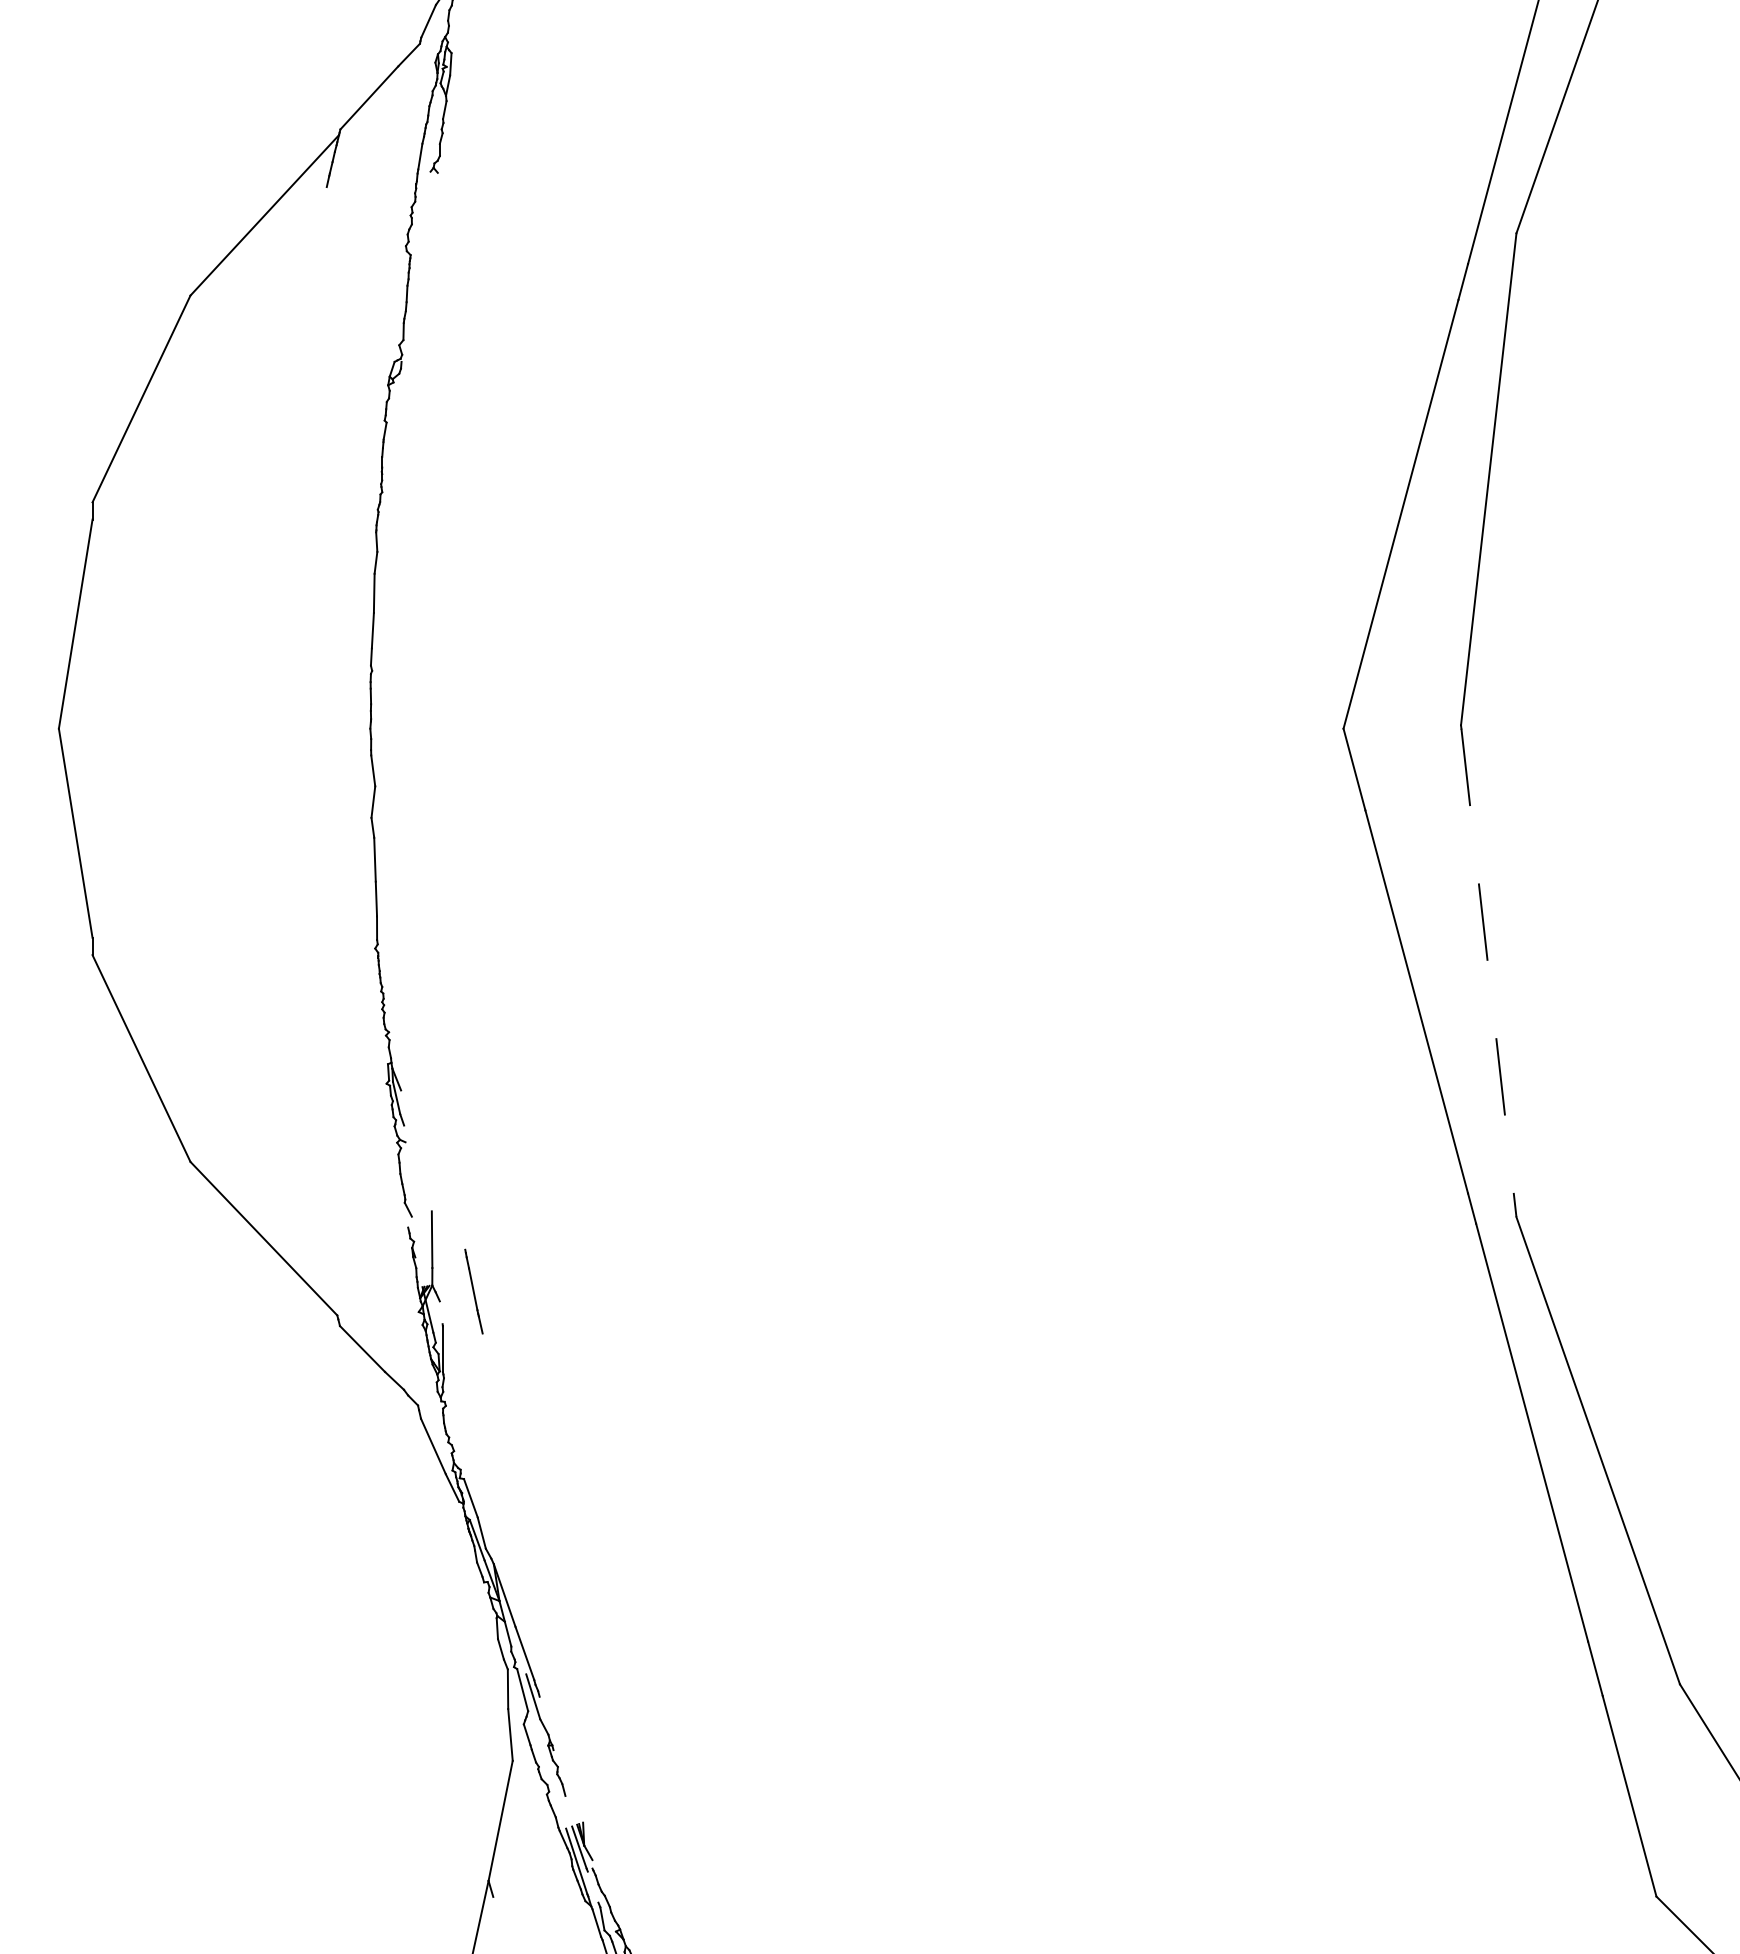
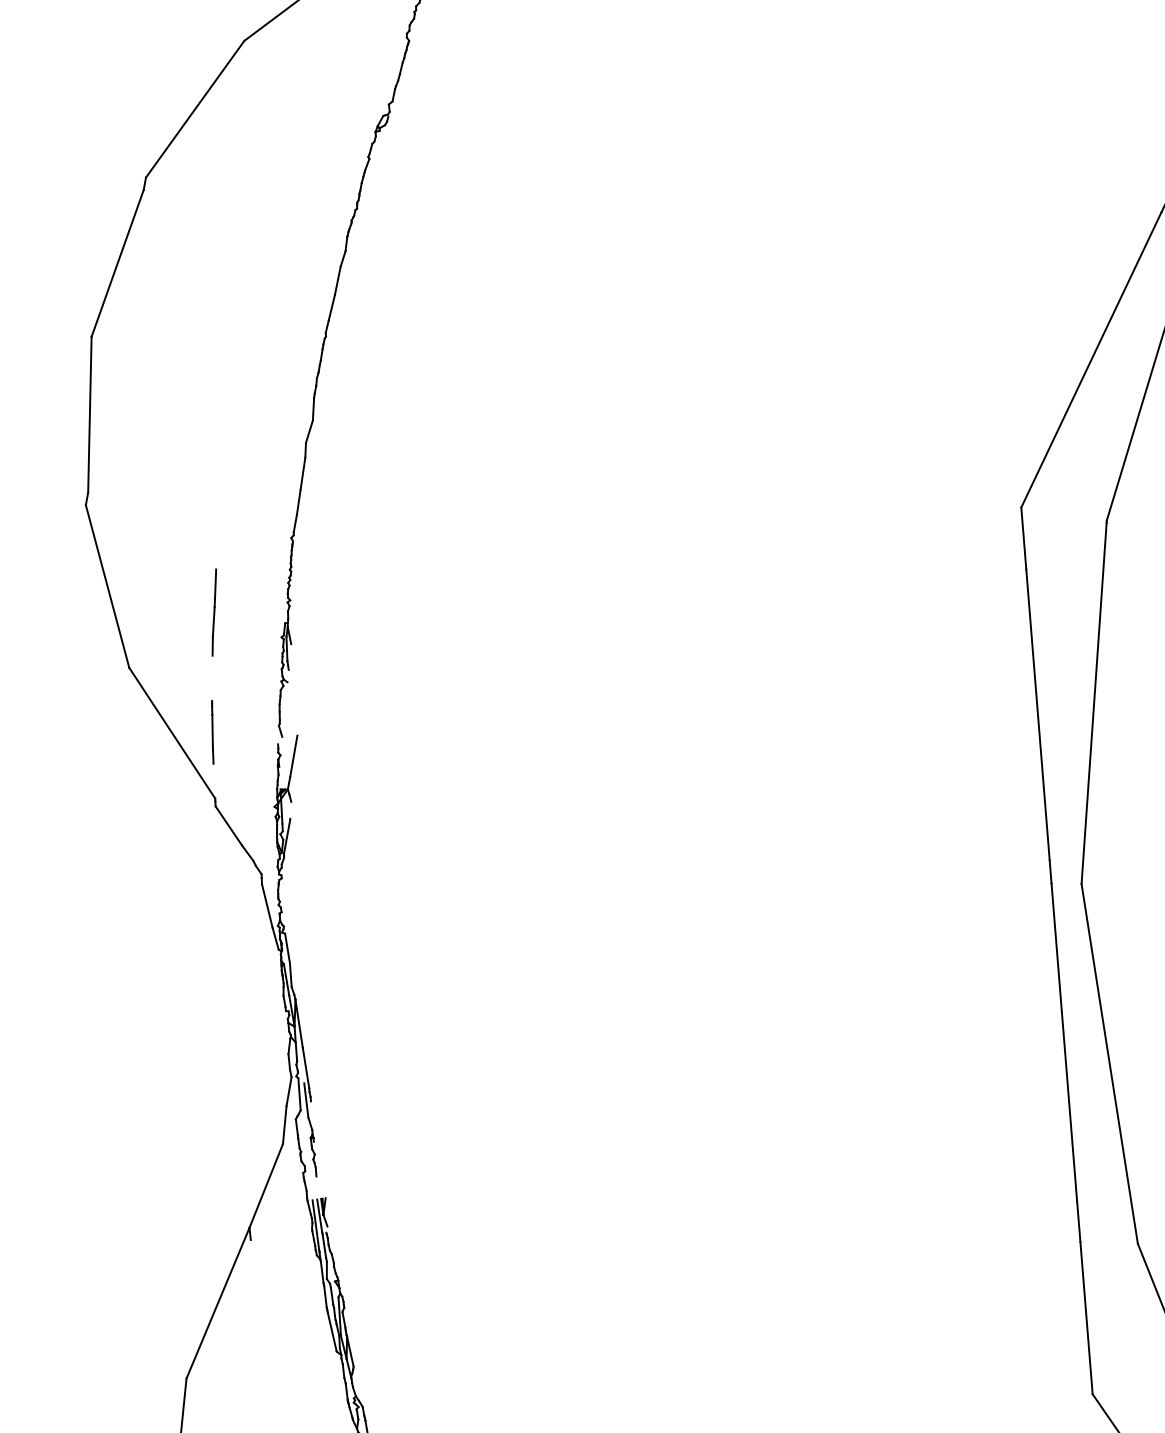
line: (1488, 972) -> (1093, 703), dashed -> solid
line: (290, 1067) -> (214, 612), added
line: (473, 1291) -> (212, 732), moved
line: (592, 1886) -> (323, 1245), added

